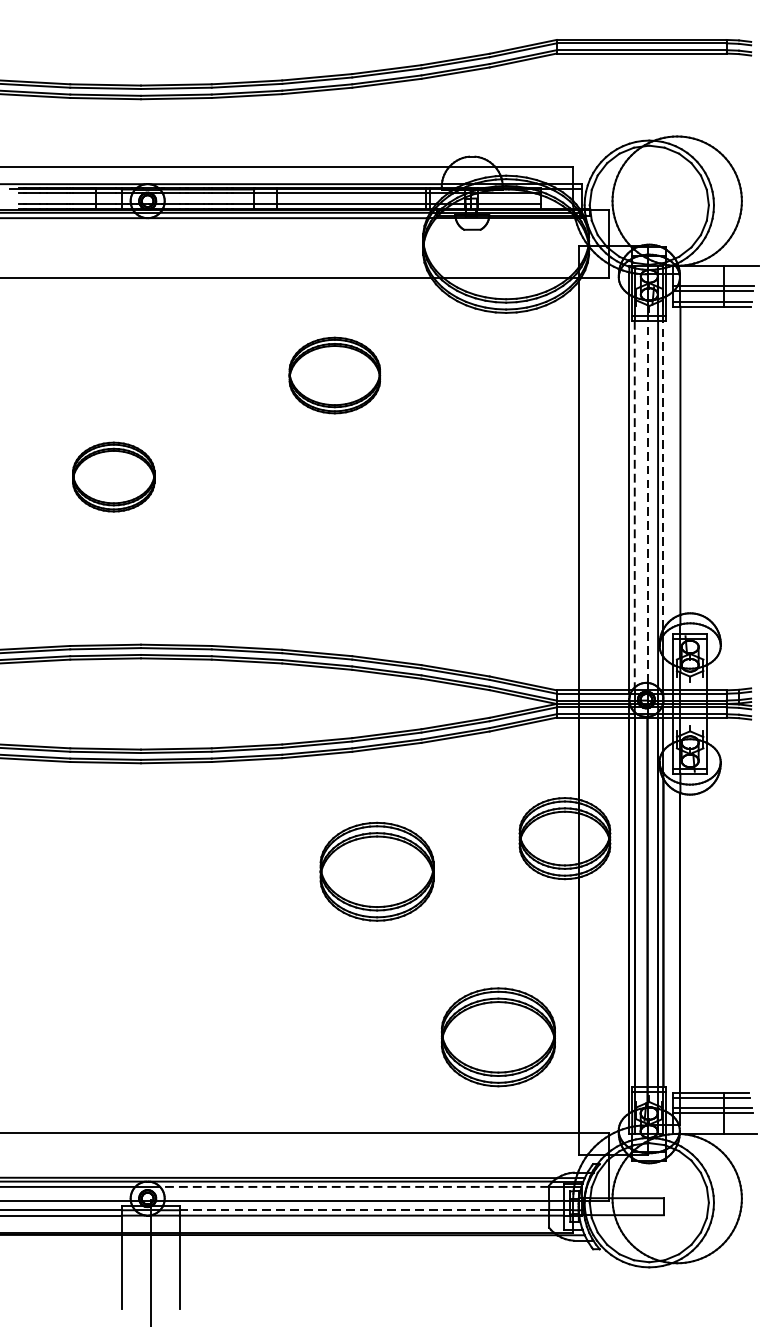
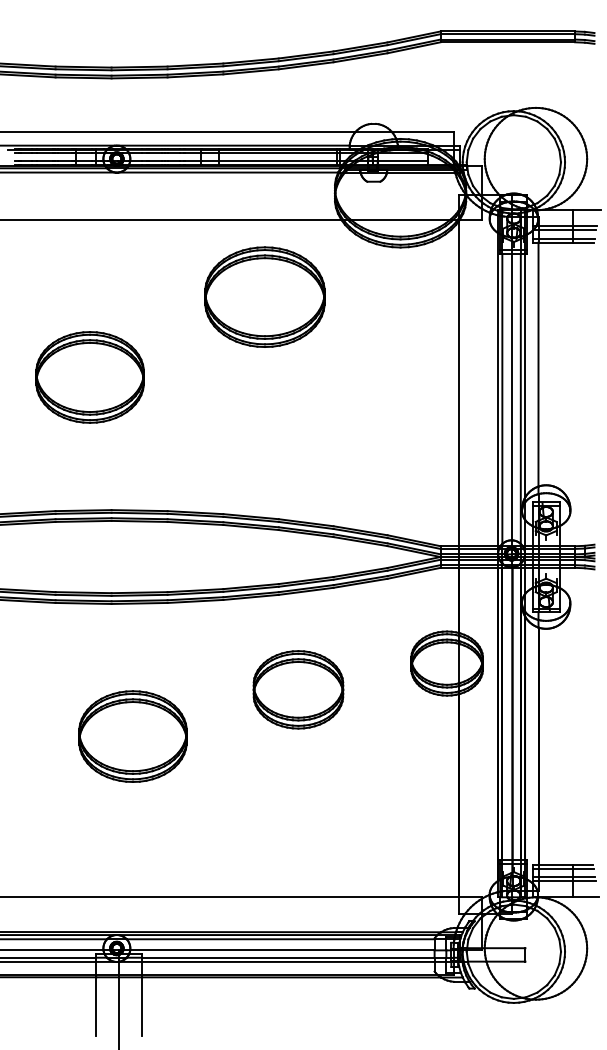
part: (334, 374) -> (264, 296), size x1.67
line: (663, 474) -> (525, 375), dashed -> solid
part: (113, 477) -> (89, 377), size x1.67
line: (647, 501) -> (512, 396), dashed -> solid
line: (634, 504) -> (502, 399), dashed -> solid
part: (167, 930) -> (132, 736), added
part: (498, 1036) -> (394, 820), removed
line: (354, 1187) -> (280, 939), dashed -> solid
line: (363, 1209) -> (287, 957), dashed -> solid

